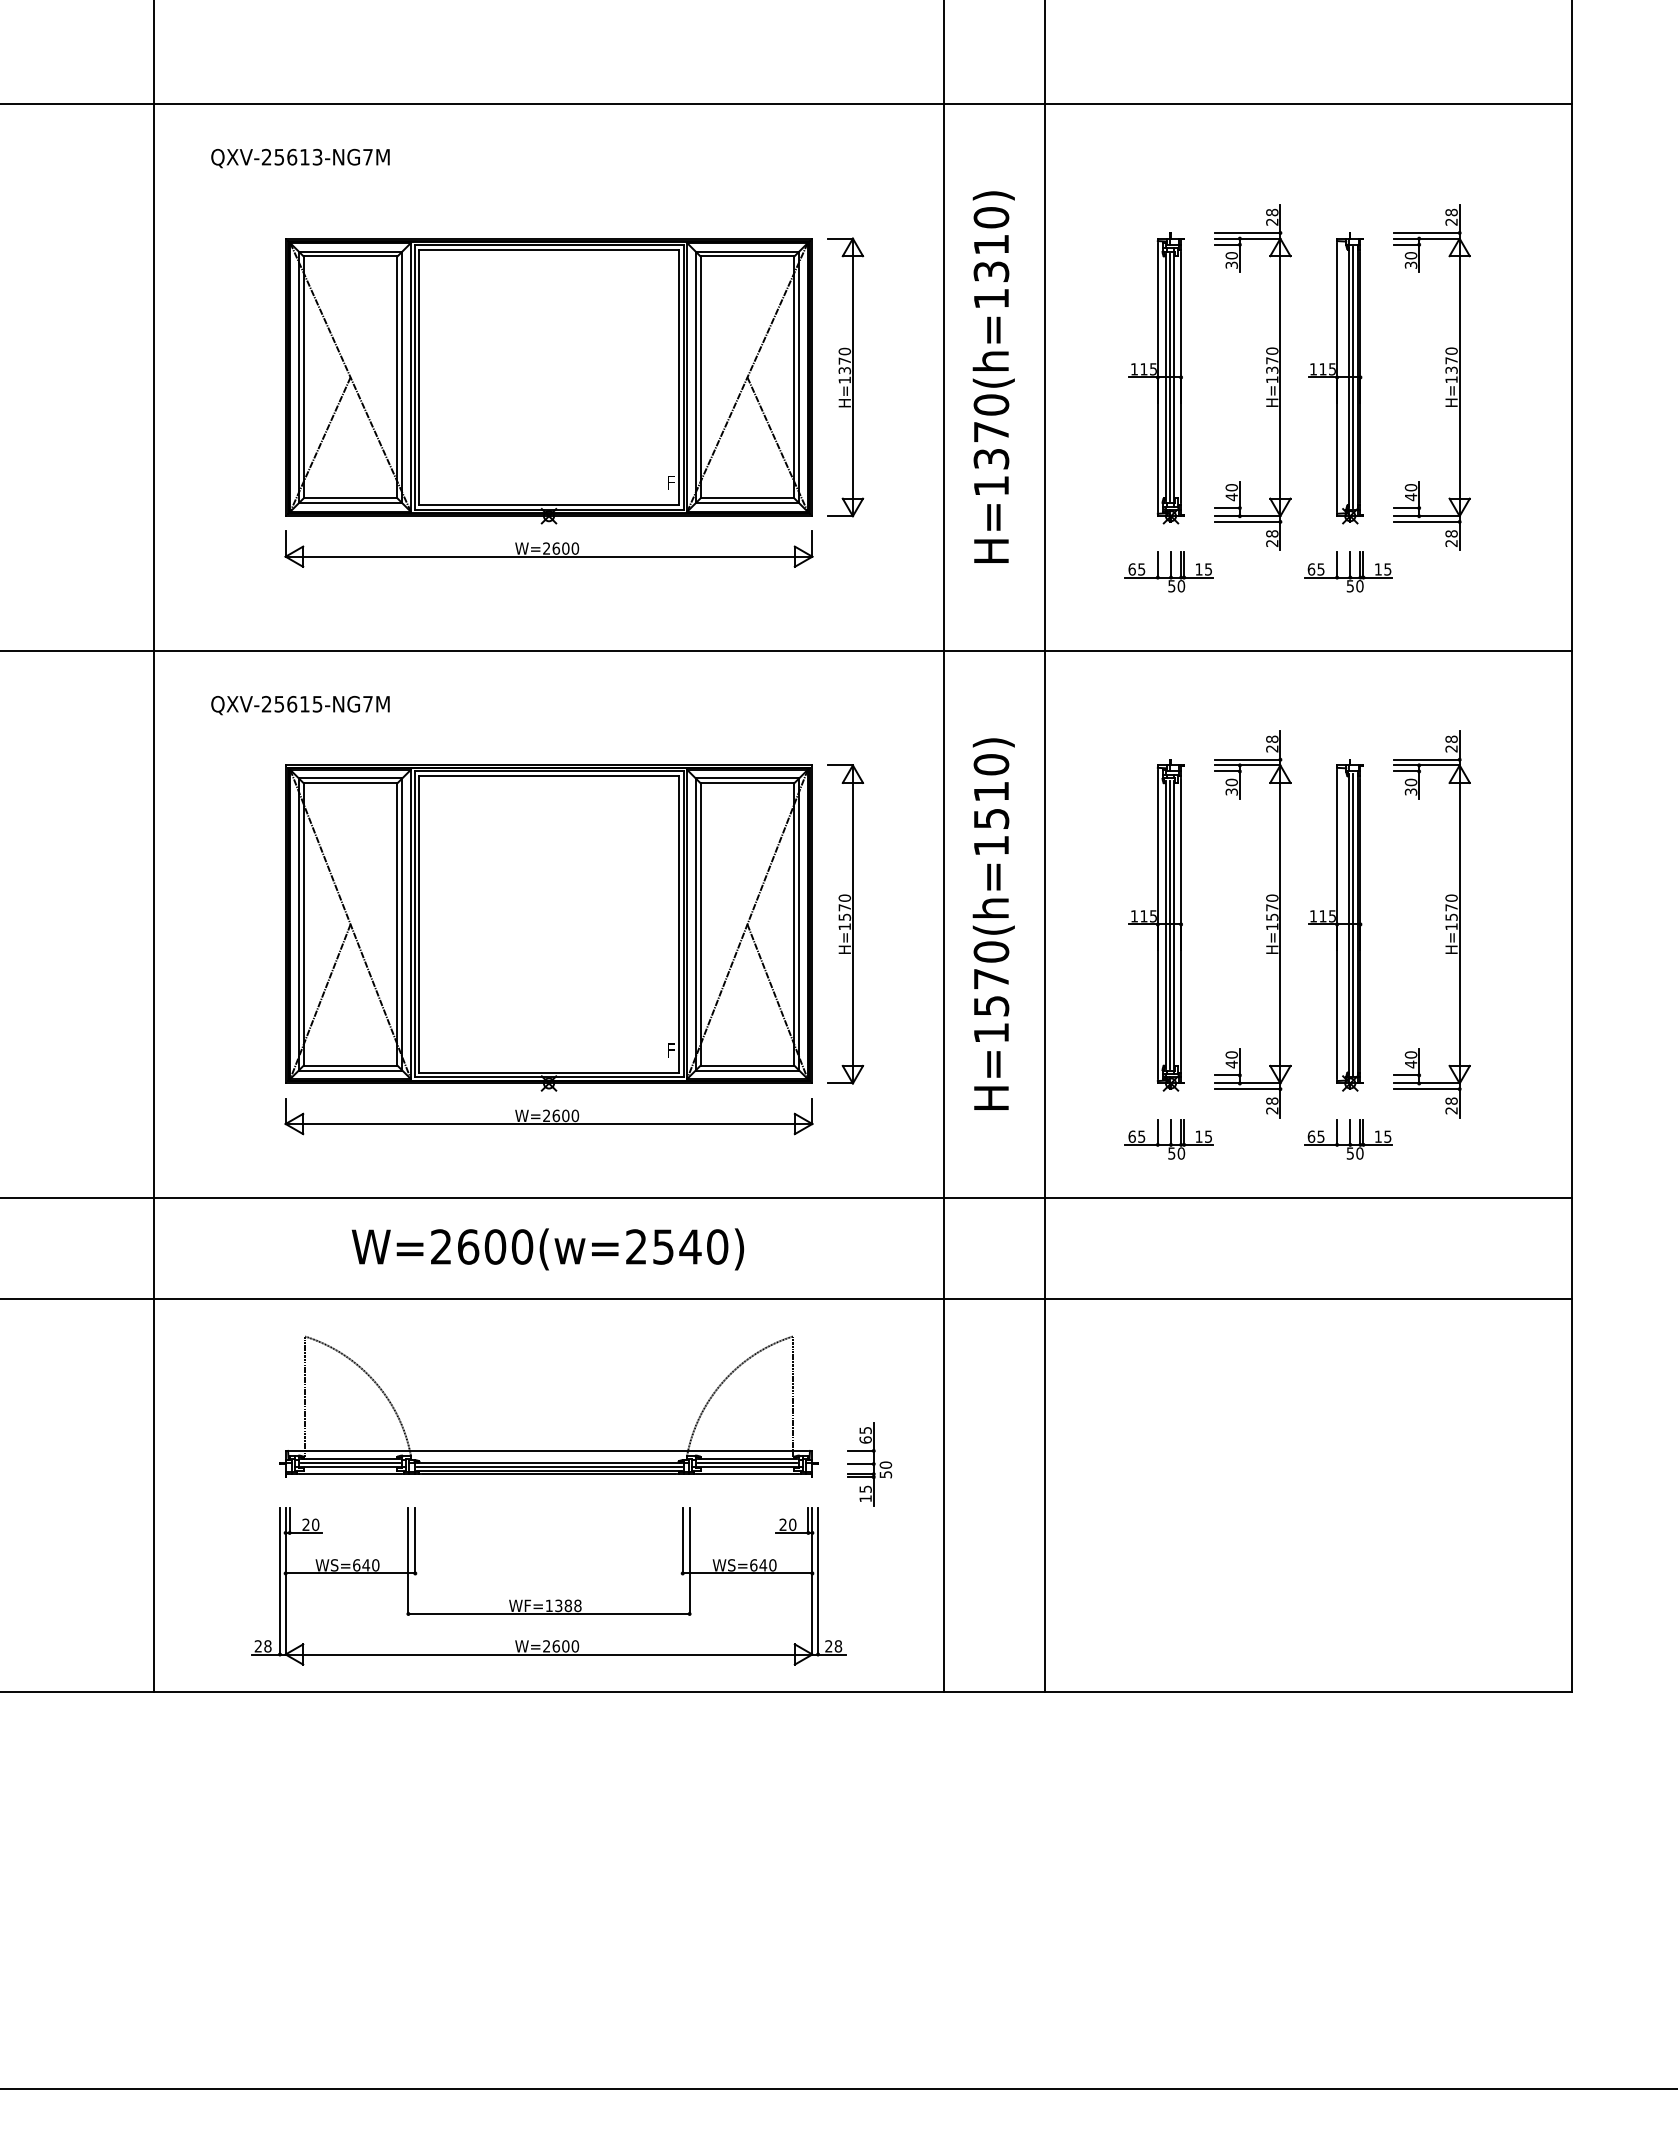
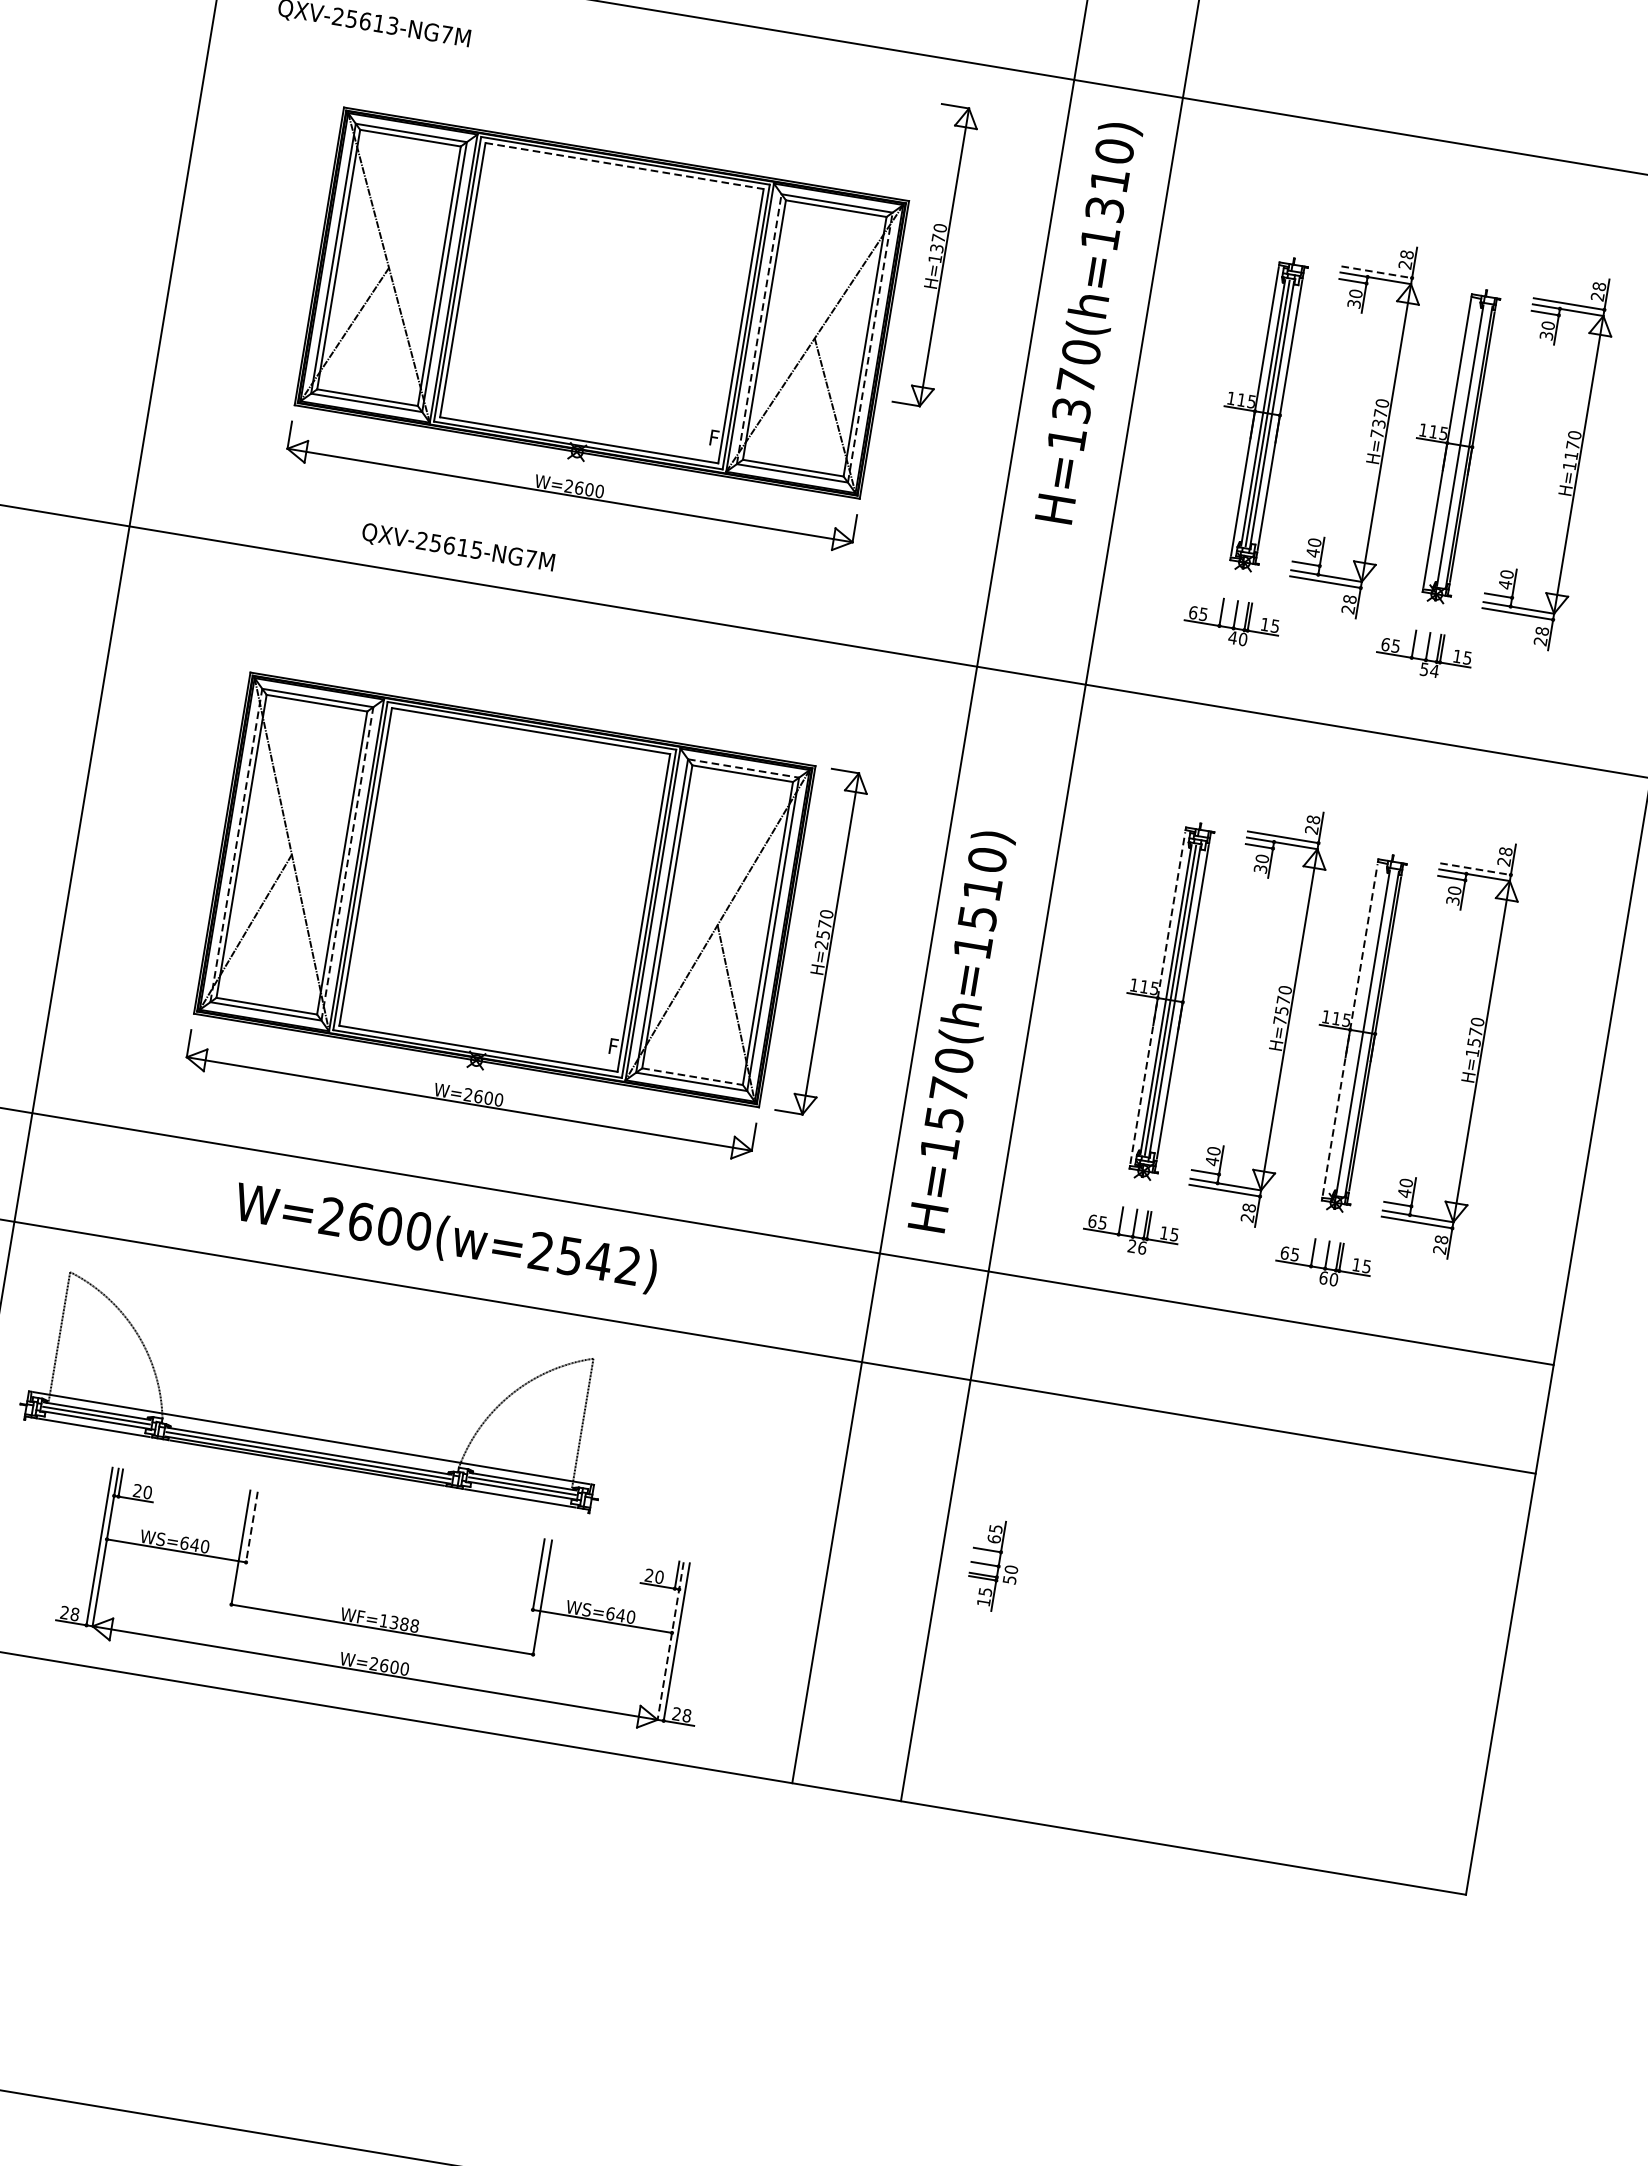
line: (1247, 232) -> (1376, 271), solid -> dashed
line: (549, 249) -> (625, 166), solid -> dashed
text: (1451, 369) -> (1571, 454), H=1370 -> H=1170
text: (993, 376) -> (1088, 322), moved
line: (695, 377) -> (759, 329), solid -> dashed
line: (799, 377) -> (870, 347), solid -> dashed
part: (845, 377) -> (936, 256), moved
line: (1353, 377) -> (1464, 446), removed
text: (1272, 379) -> (1377, 433), H=1370 -> H=7370
text: (1171, 586) -> (1232, 637), 50 -> 40
text: (1359, 586) -> (1434, 671), 50 -> 54
text: (300, 705) -> (458, 548), moved
line: (1426, 759) -> (1475, 868), solid -> dashed
line: (747, 778) -> (743, 768), solid -> dashed
line: (298, 923) -> (236, 844), solid -> dashed
line: (402, 923) -> (347, 862), solid -> dashed
text: (993, 923) -> (961, 1030), moved
line: (1157, 924) -> (1157, 998), solid -> dashed
line: (1337, 924) -> (1350, 1030), solid -> dashed
line: (1353, 924) -> (1367, 1032), removed
text: (844, 926) -> (821, 944), H=1570 -> H=2570
text: (1272, 926) -> (1280, 1020), H=1570 -> H=7570
line: (747, 1065) -> (692, 1076), solid -> dashed
text: (1176, 1153) -> (1137, 1247), 50 -> 26
text: (1350, 1153) -> (1323, 1277), 50 -> 60
text: (717, 1246) -> (628, 1265), W=2600(w=2540) -> W=2600(w=2542)
part: (548, 1450) -> (311, 1437), moved
part: (869, 1464) -> (993, 1566), moved
line: (415, 1540) -> (252, 1527), solid -> dashed
line: (812, 1581) -> (670, 1641), solid -> dashed

